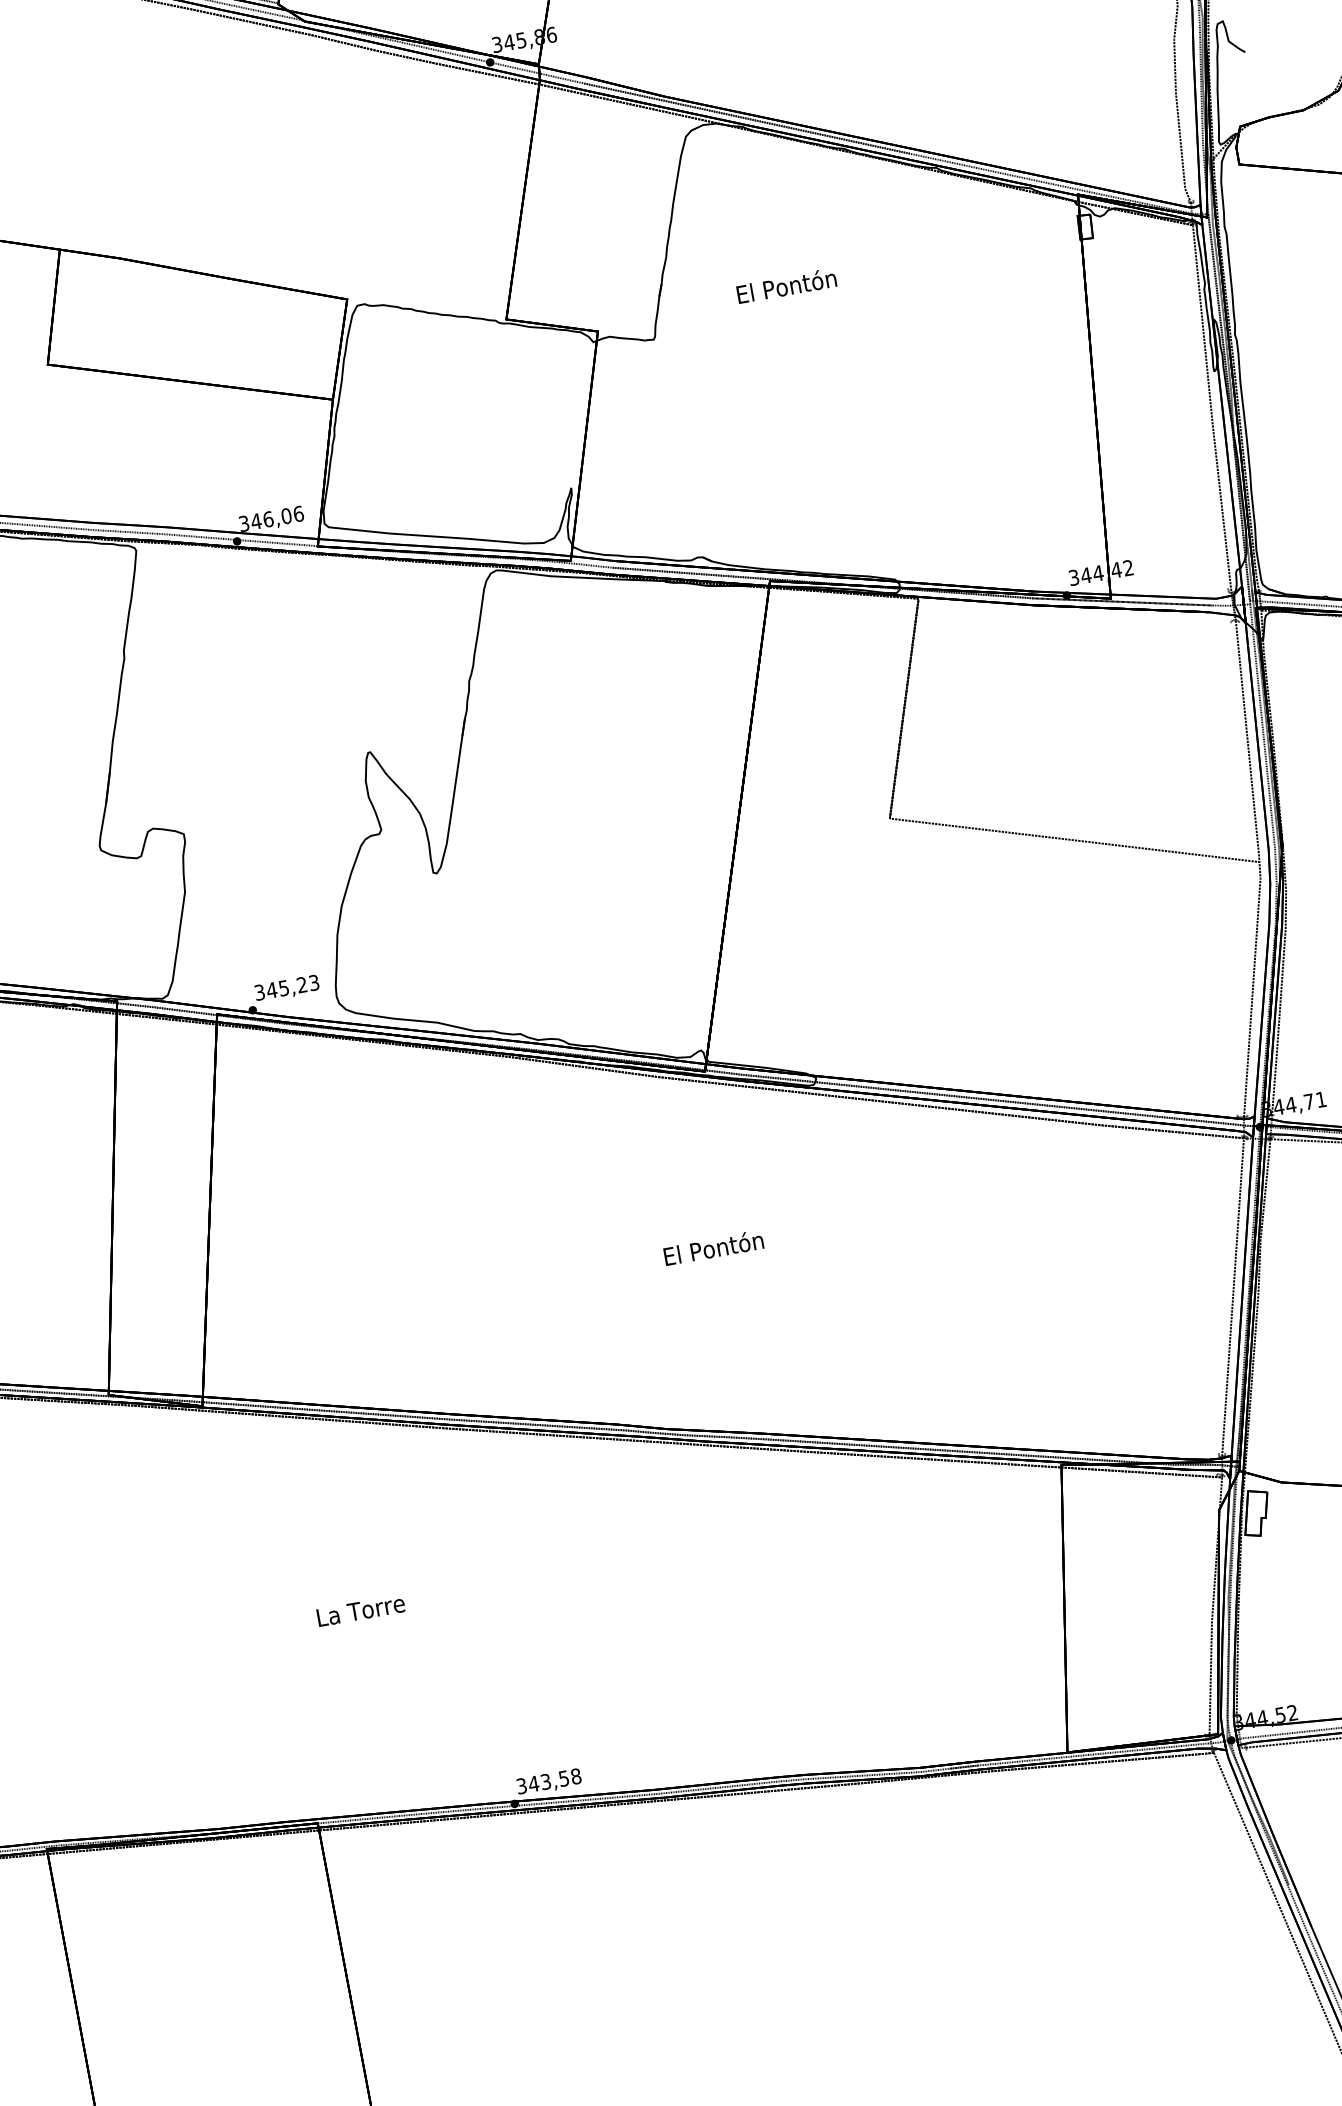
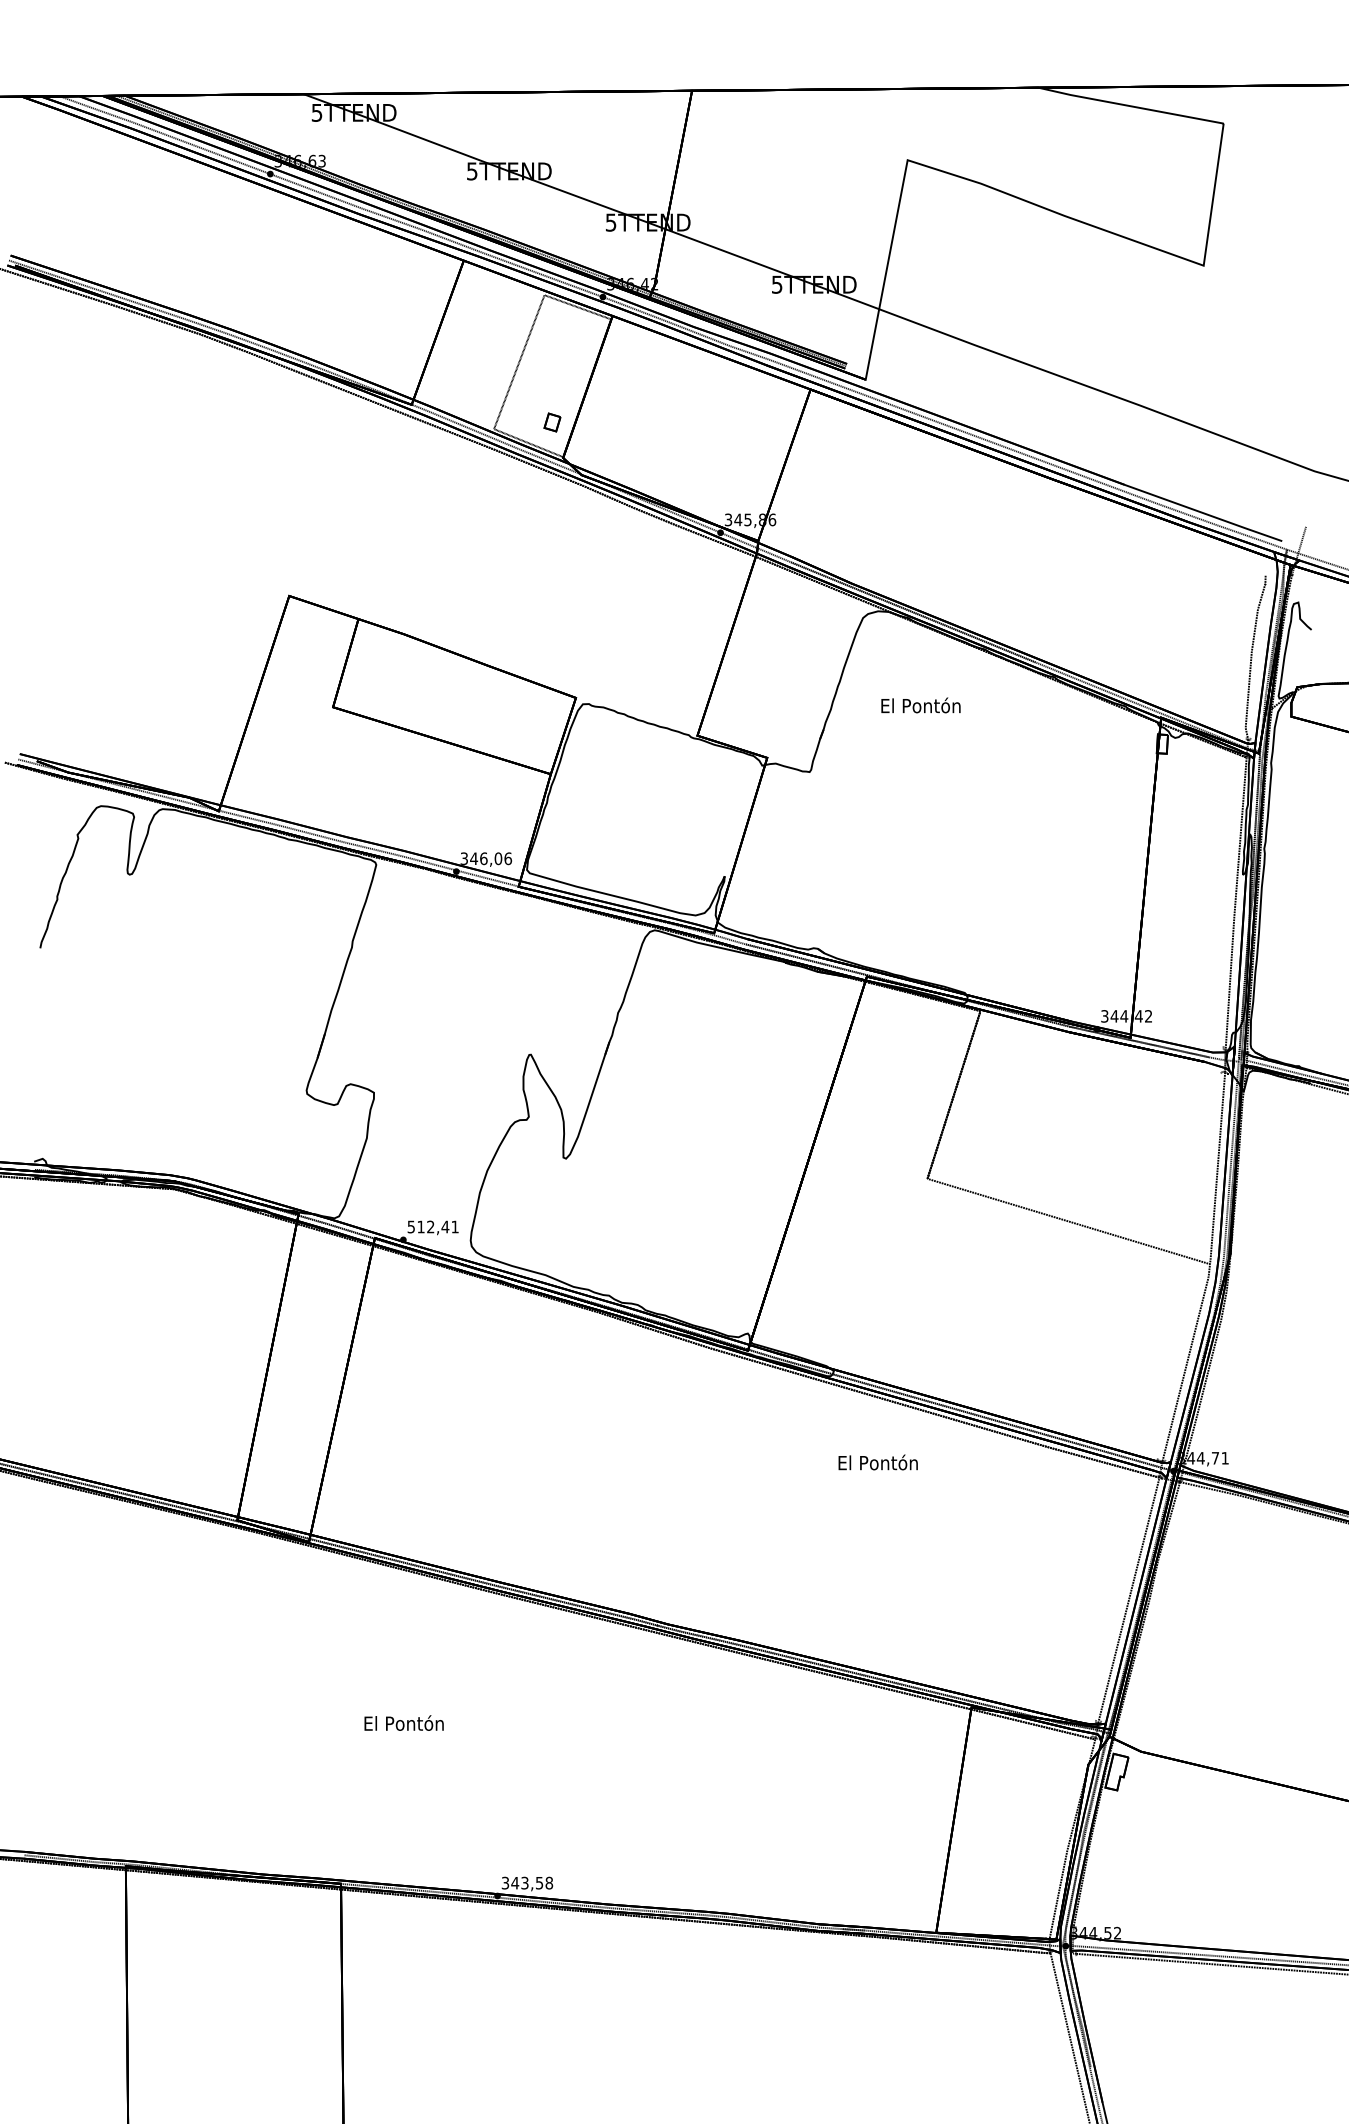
text: (786, 286) -> (920, 705), moved
text: (287, 987) -> (433, 1226), 345,23 -> 512,41
text: (712, 1248) -> (877, 1462), moved
text: (359, 1609) -> (403, 1722), La Torre -> El Pontón

